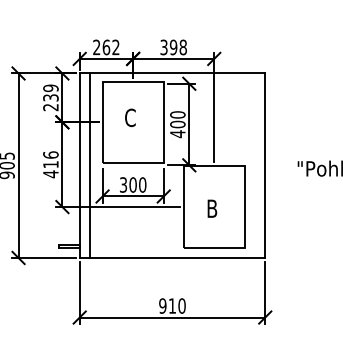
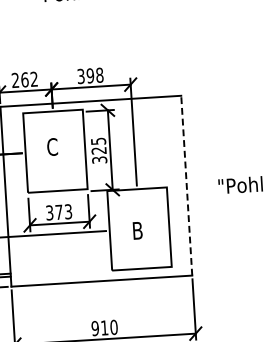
text: (177, 124) -> (98, 150), 400 -> 325
line: (89, 165) -> (15, 195), removed
line: (265, 165) -> (186, 185), solid -> dashed
text: (137, 184) -> (63, 211), 300 -> 373

